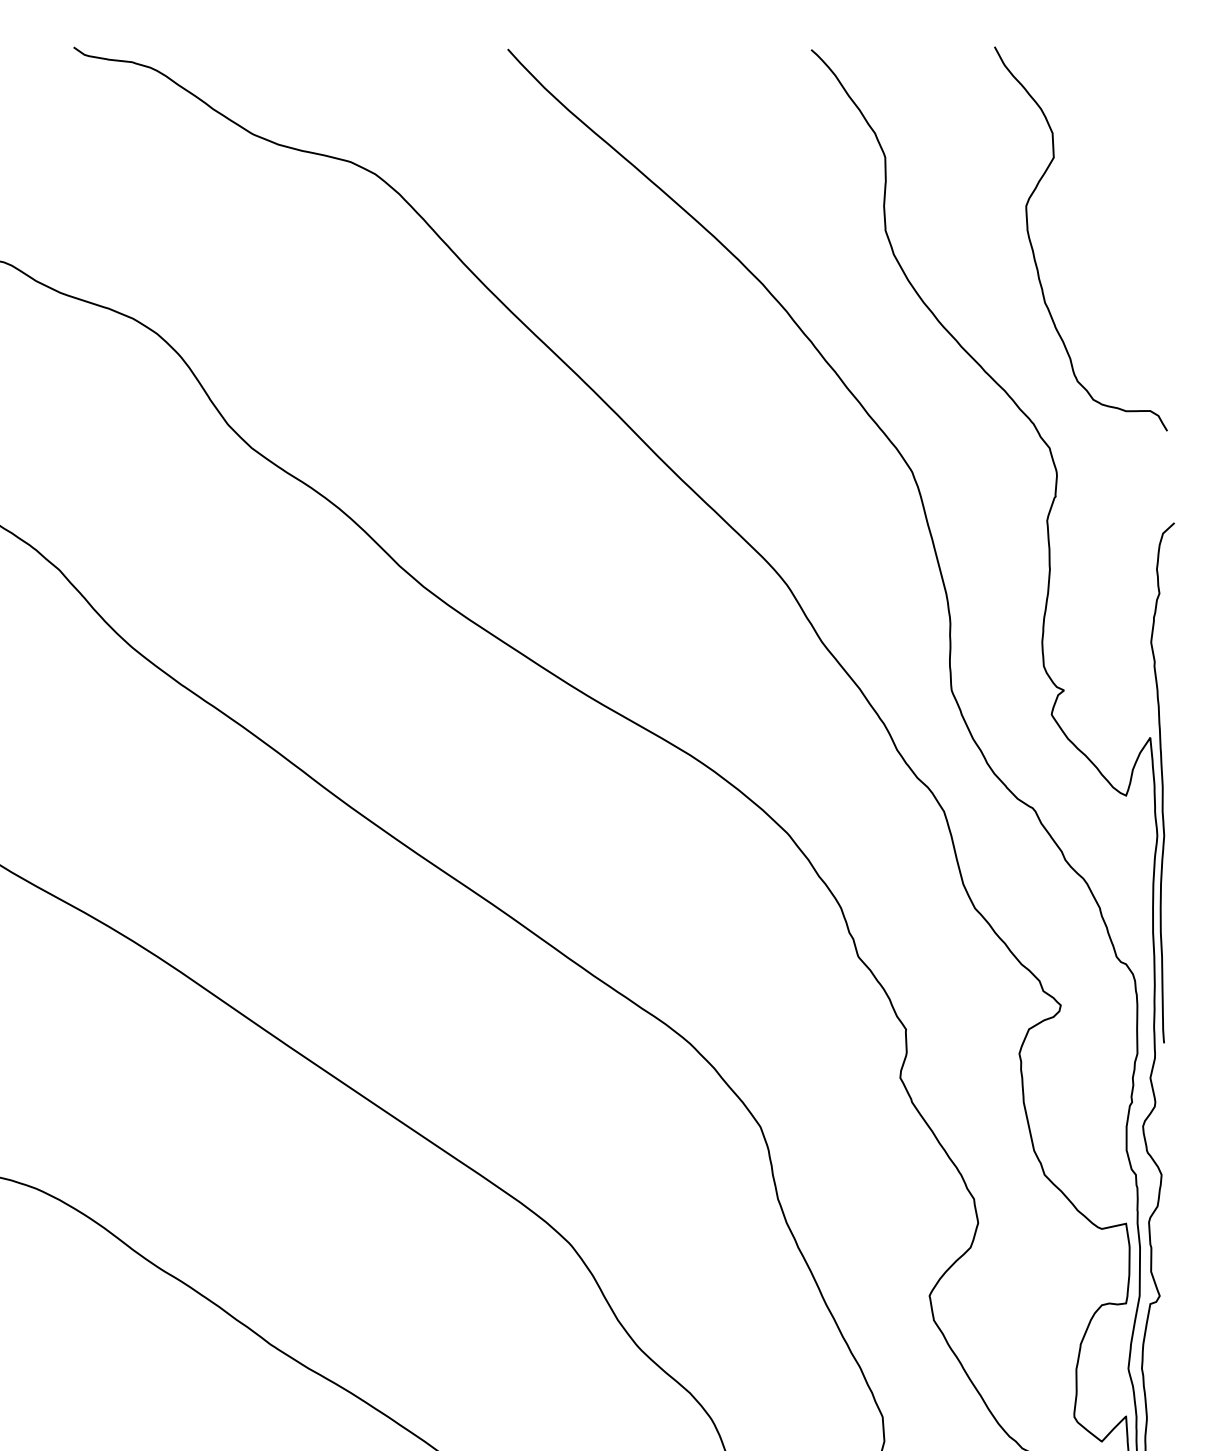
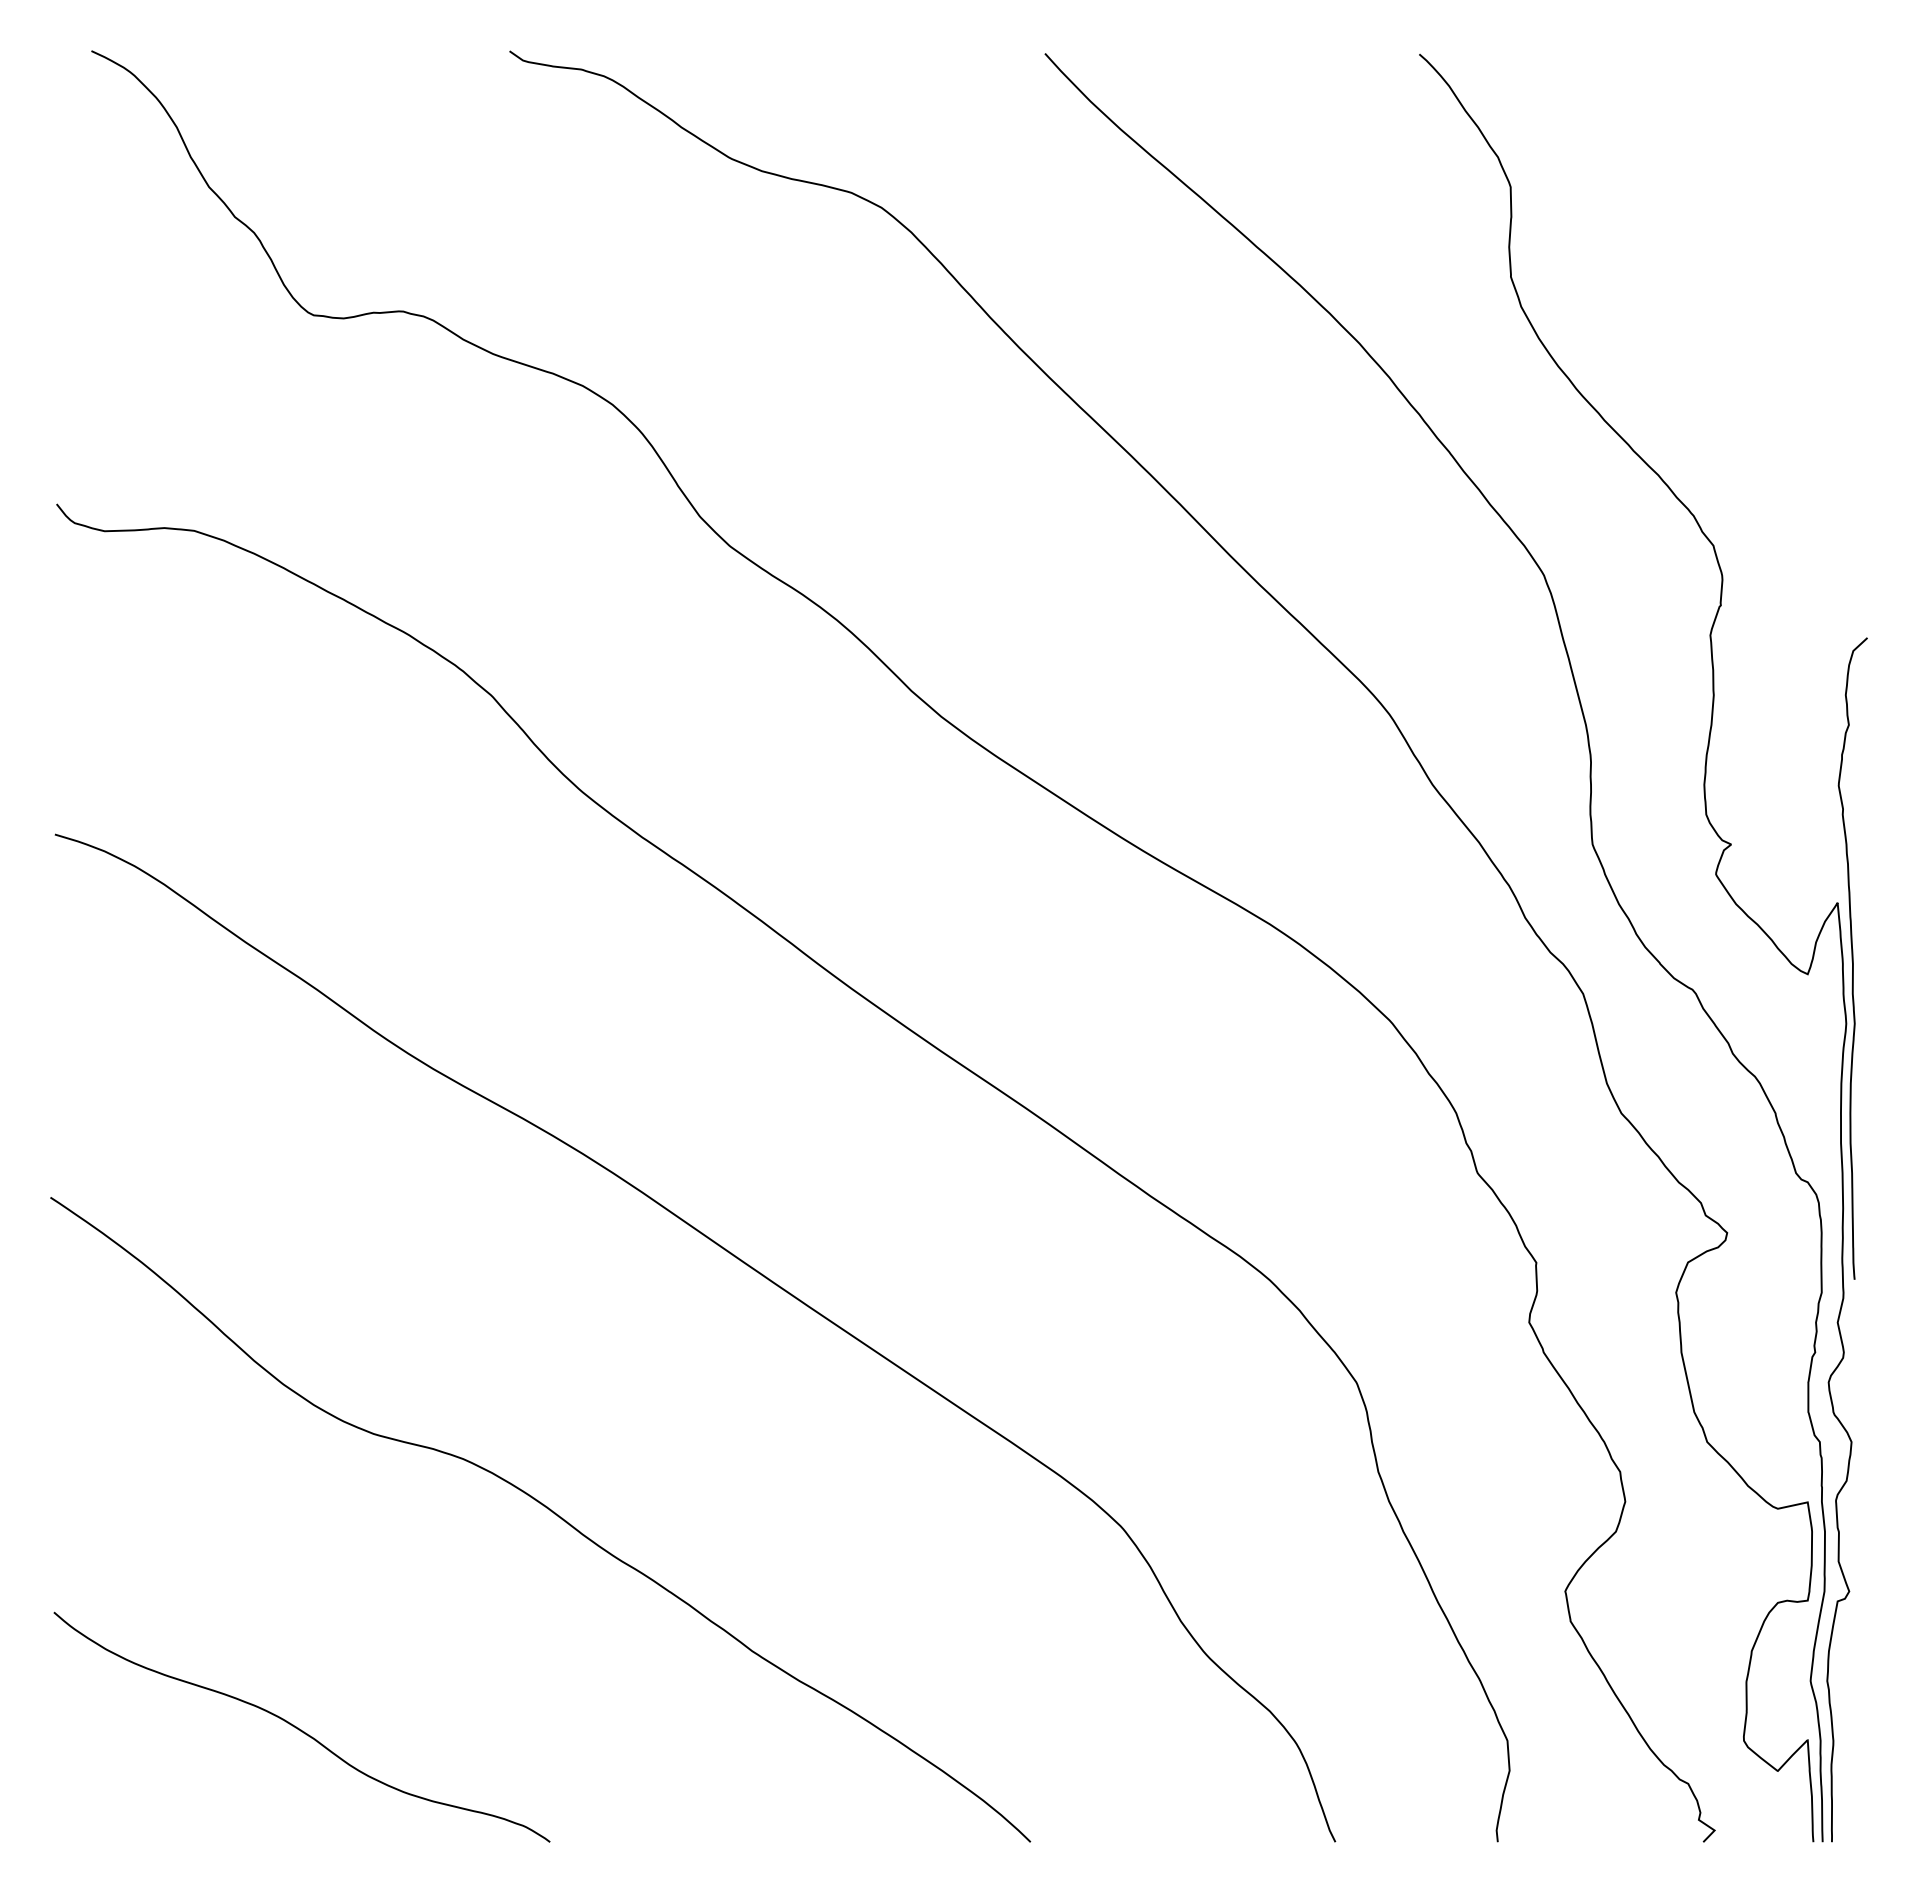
curve: (1033, 249) -> (1693, 300), removed

